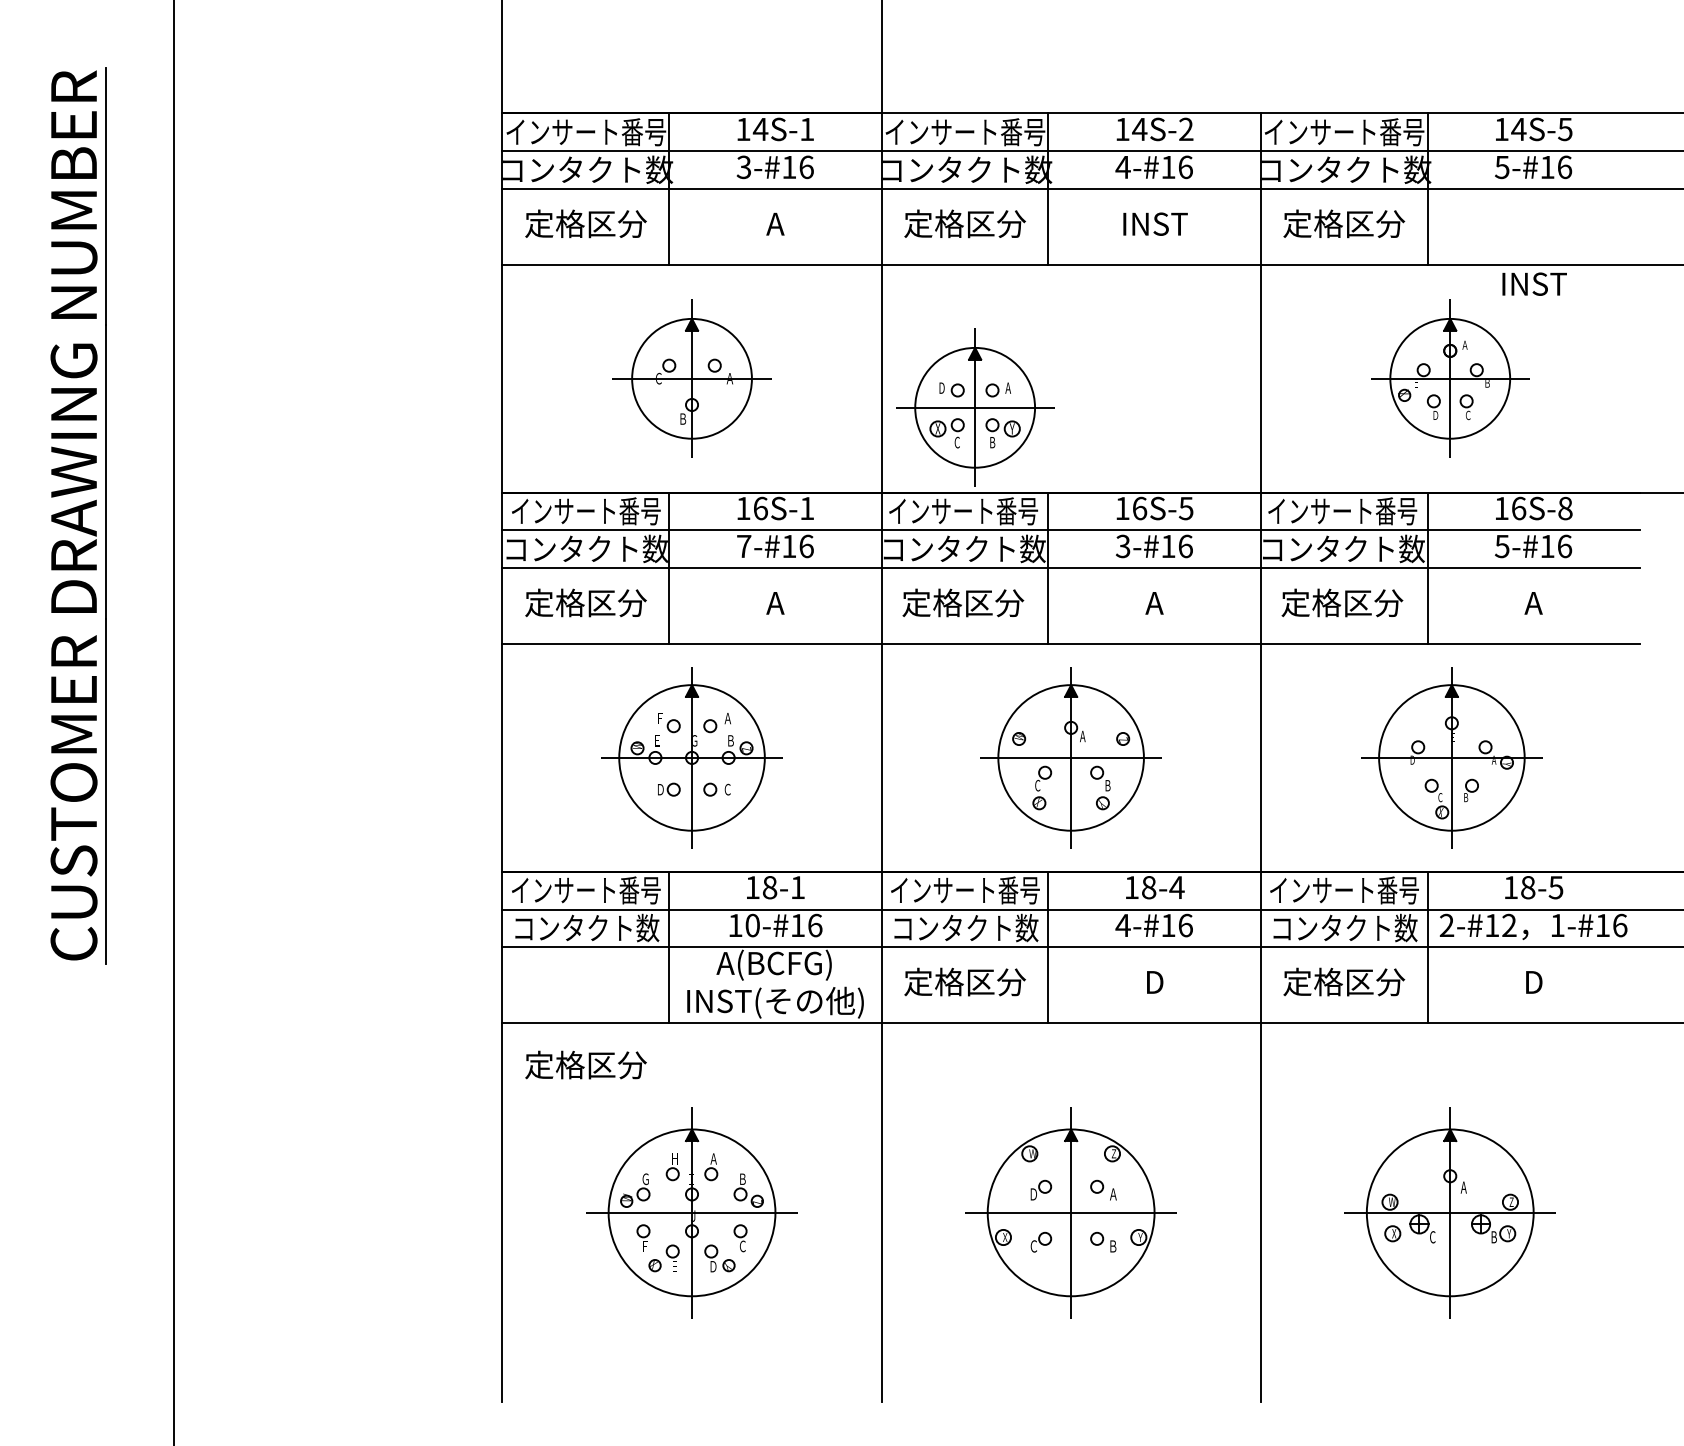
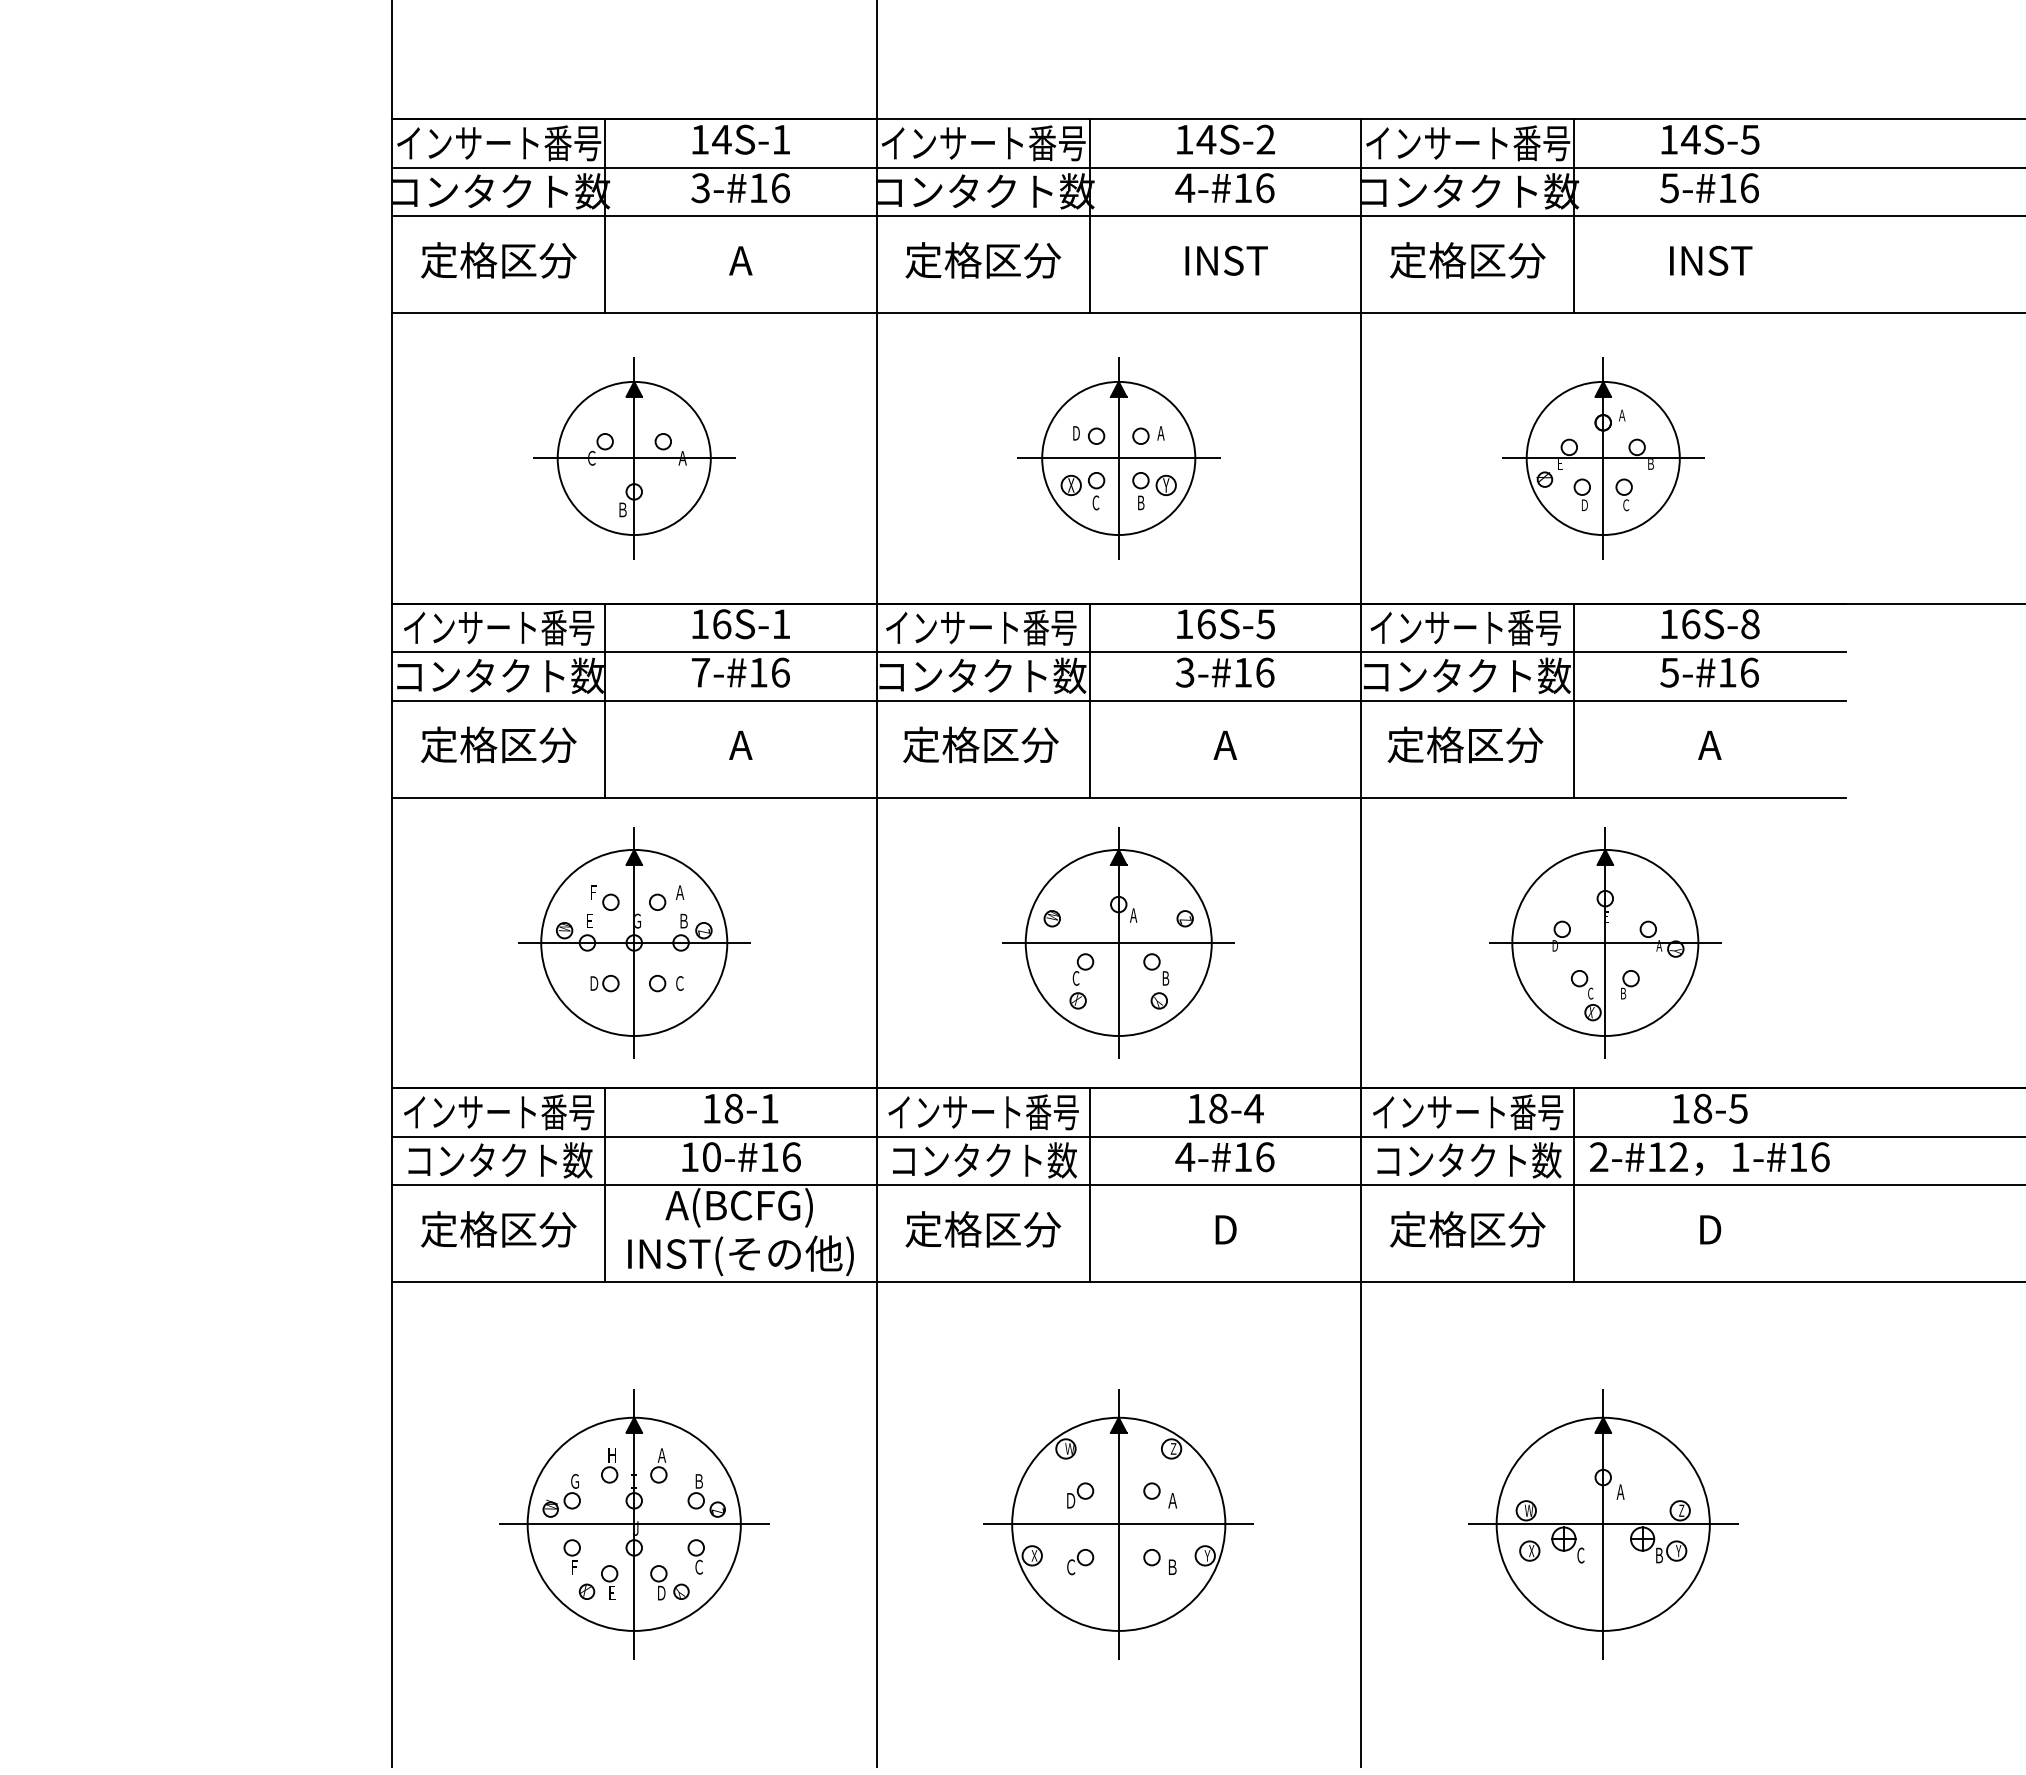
text: (1534, 283) -> (1710, 259), moved
part: (975, 407) -> (1119, 458), moved
text: (585, 1064) -> (498, 1228), moved

